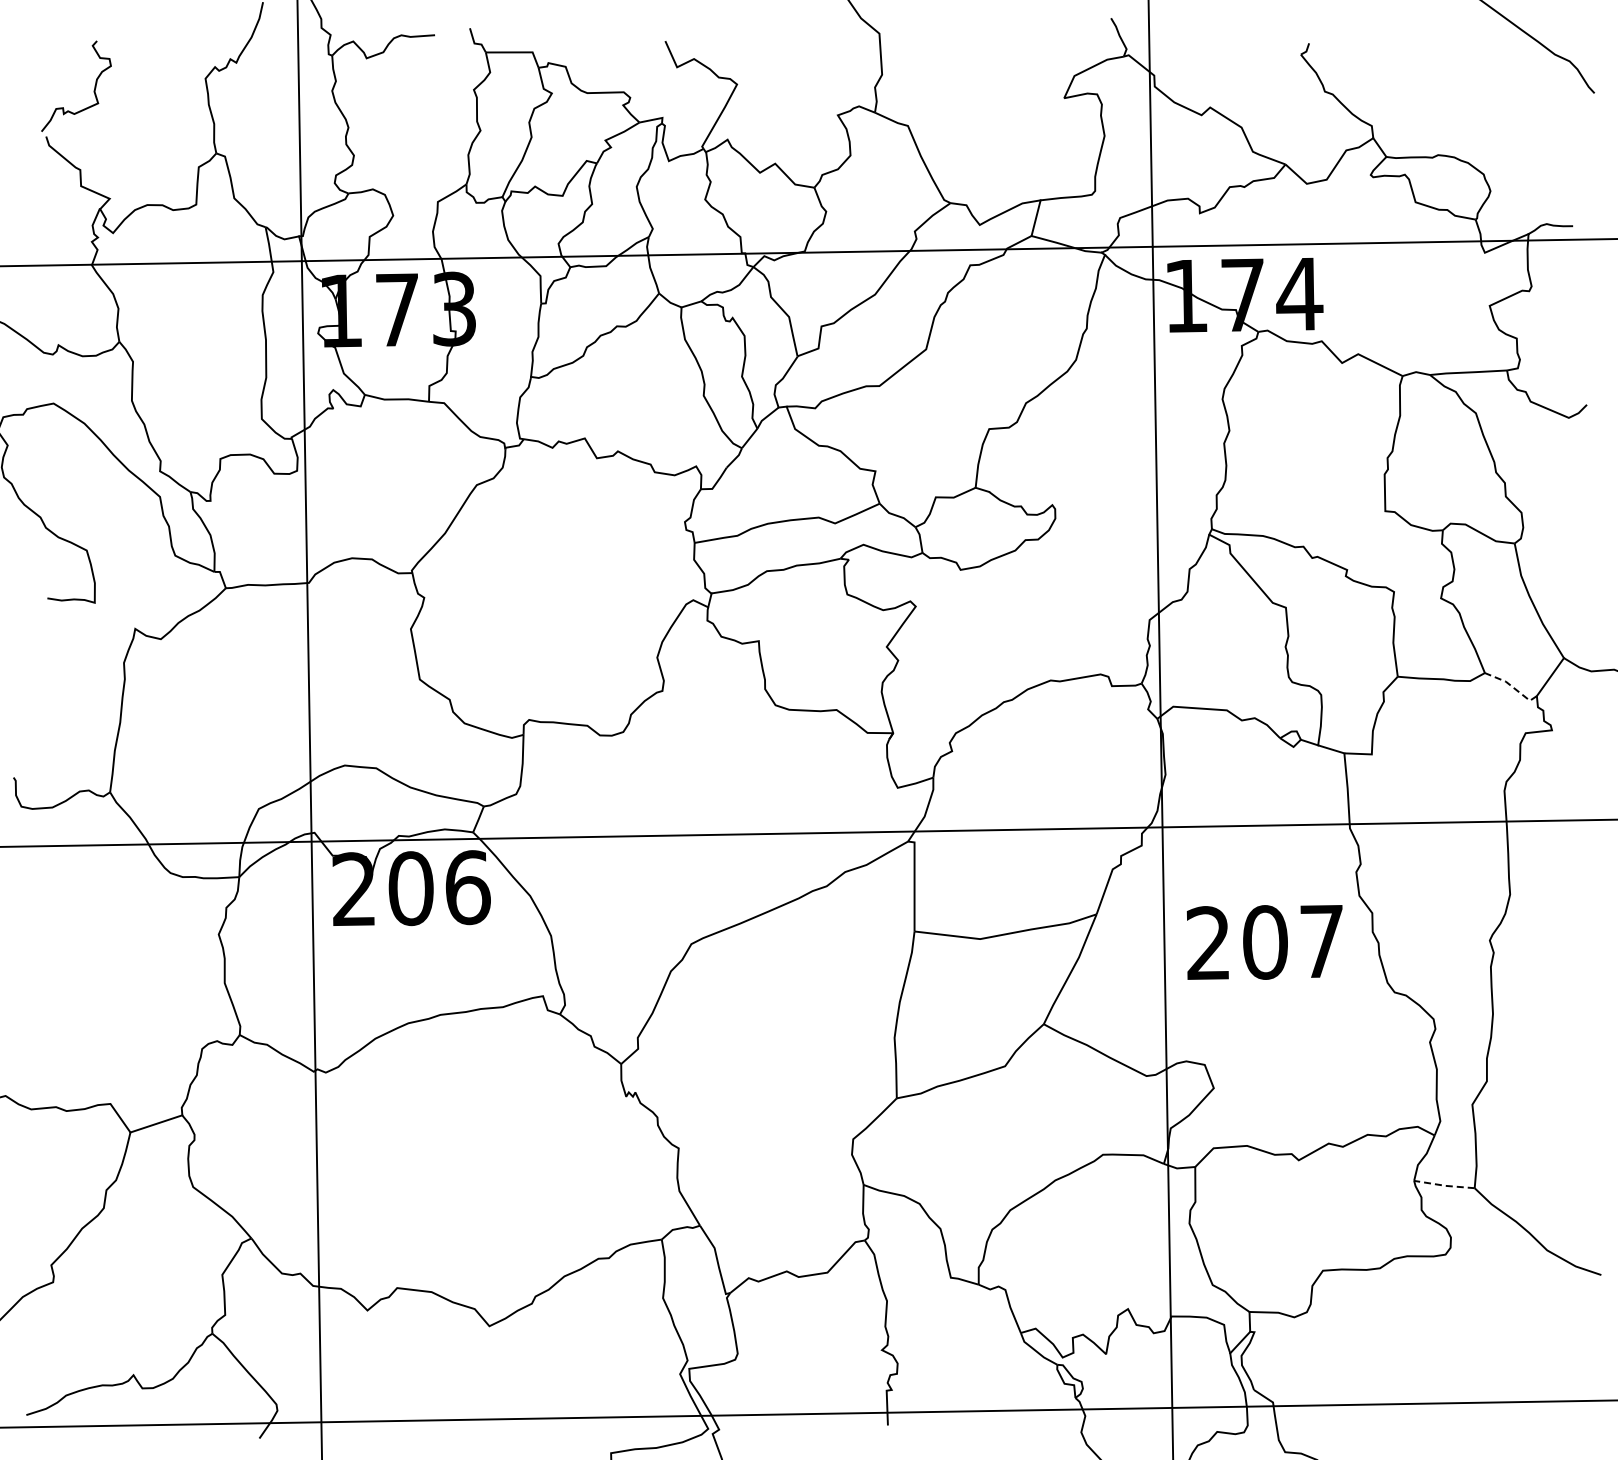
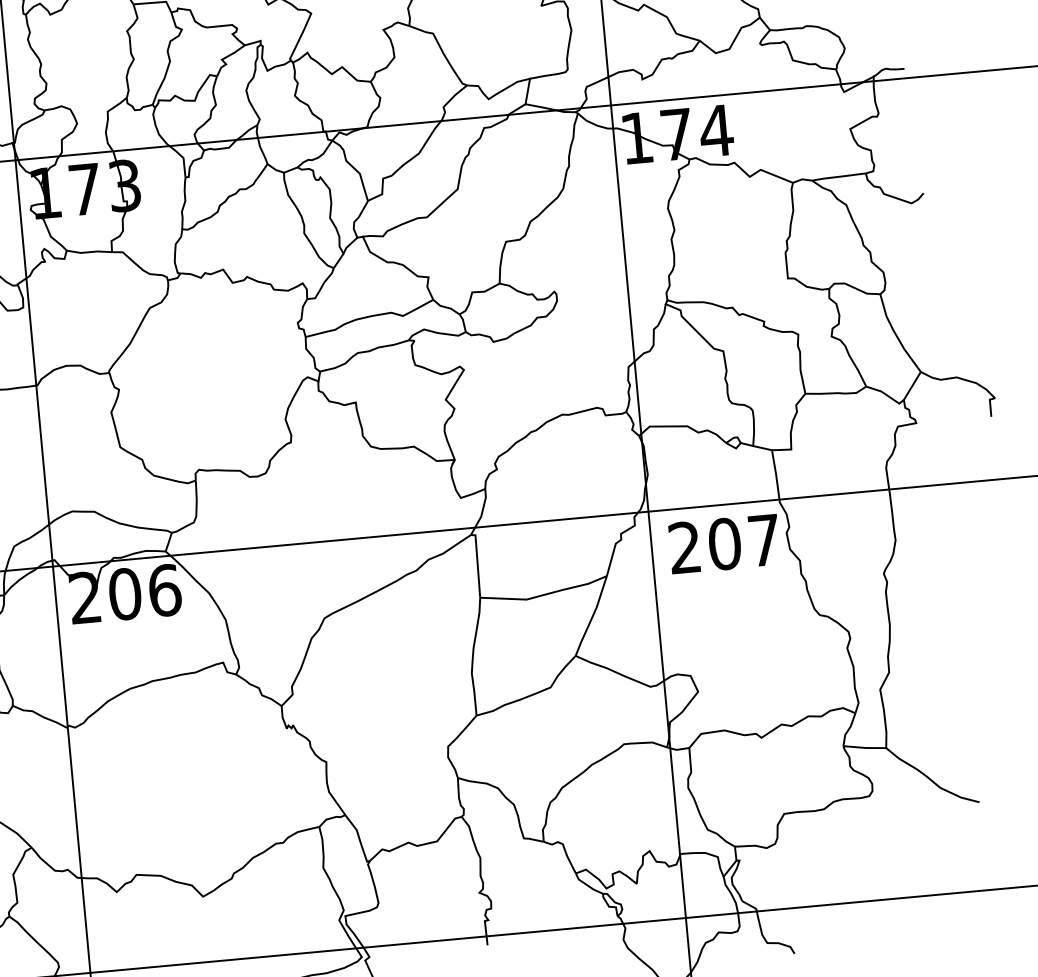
line: (1512, 686) -> (886, 394), dashed -> solid
text: (1264, 942) -> (724, 544), moved
line: (1444, 1185) -> (864, 747), dashed -> solid

